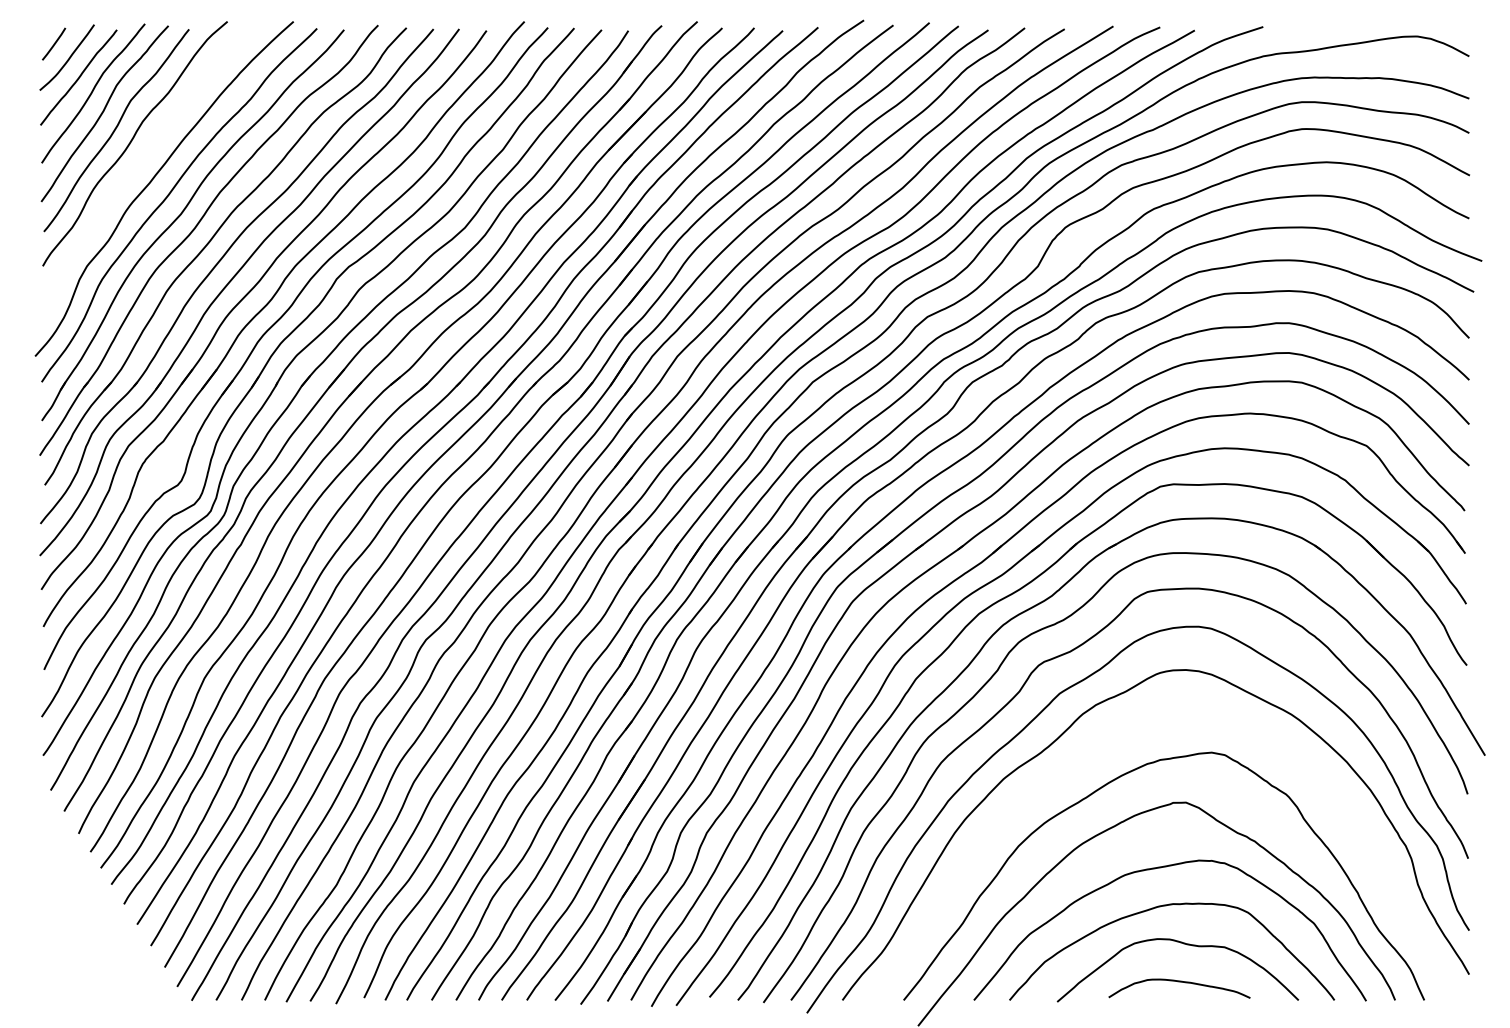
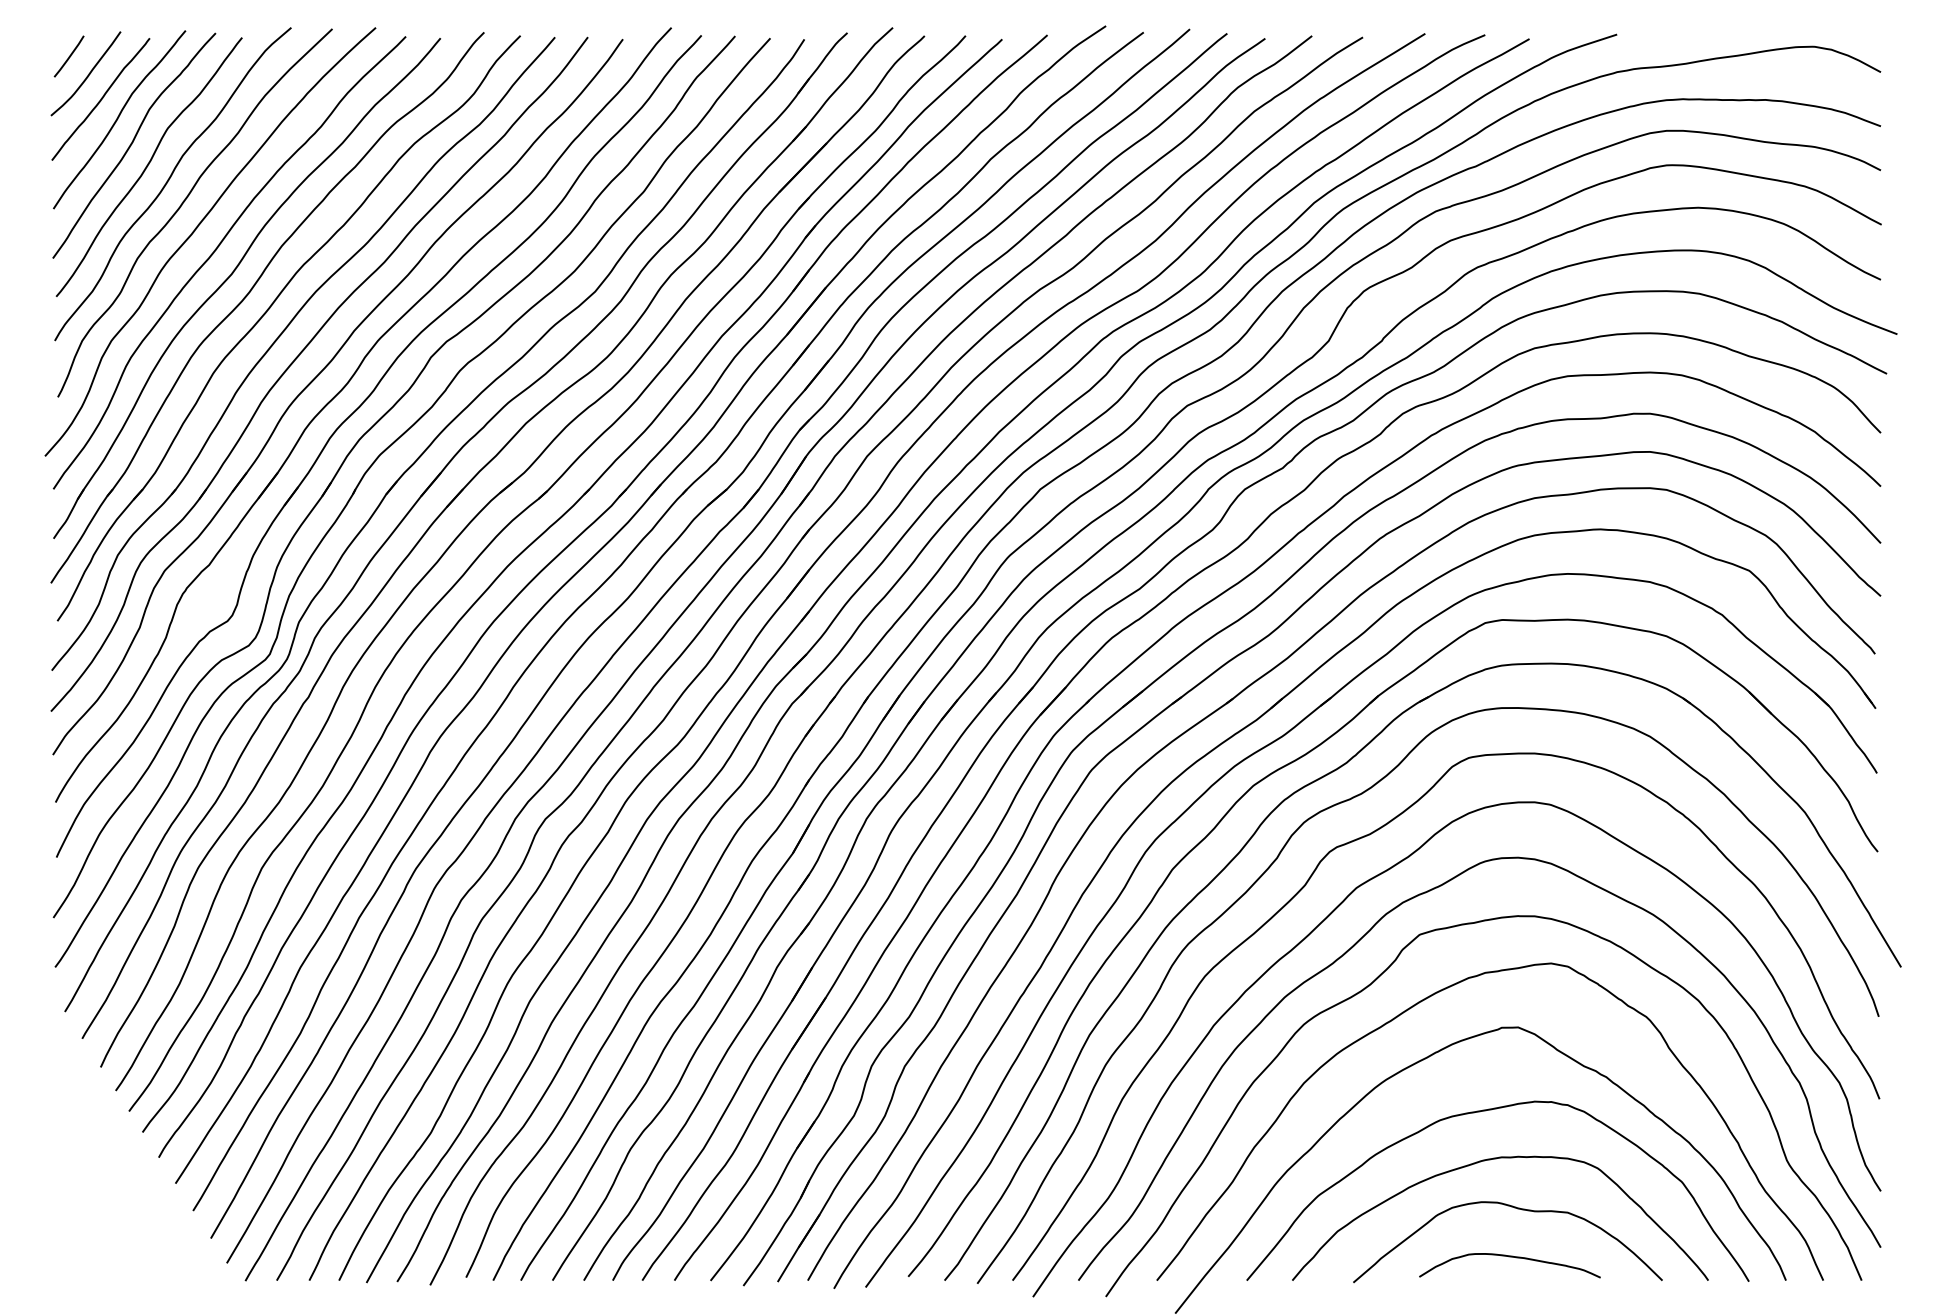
curve: (143, 159) -> (183, 204), added
curve: (1070, 770) -> (1370, 986), added

